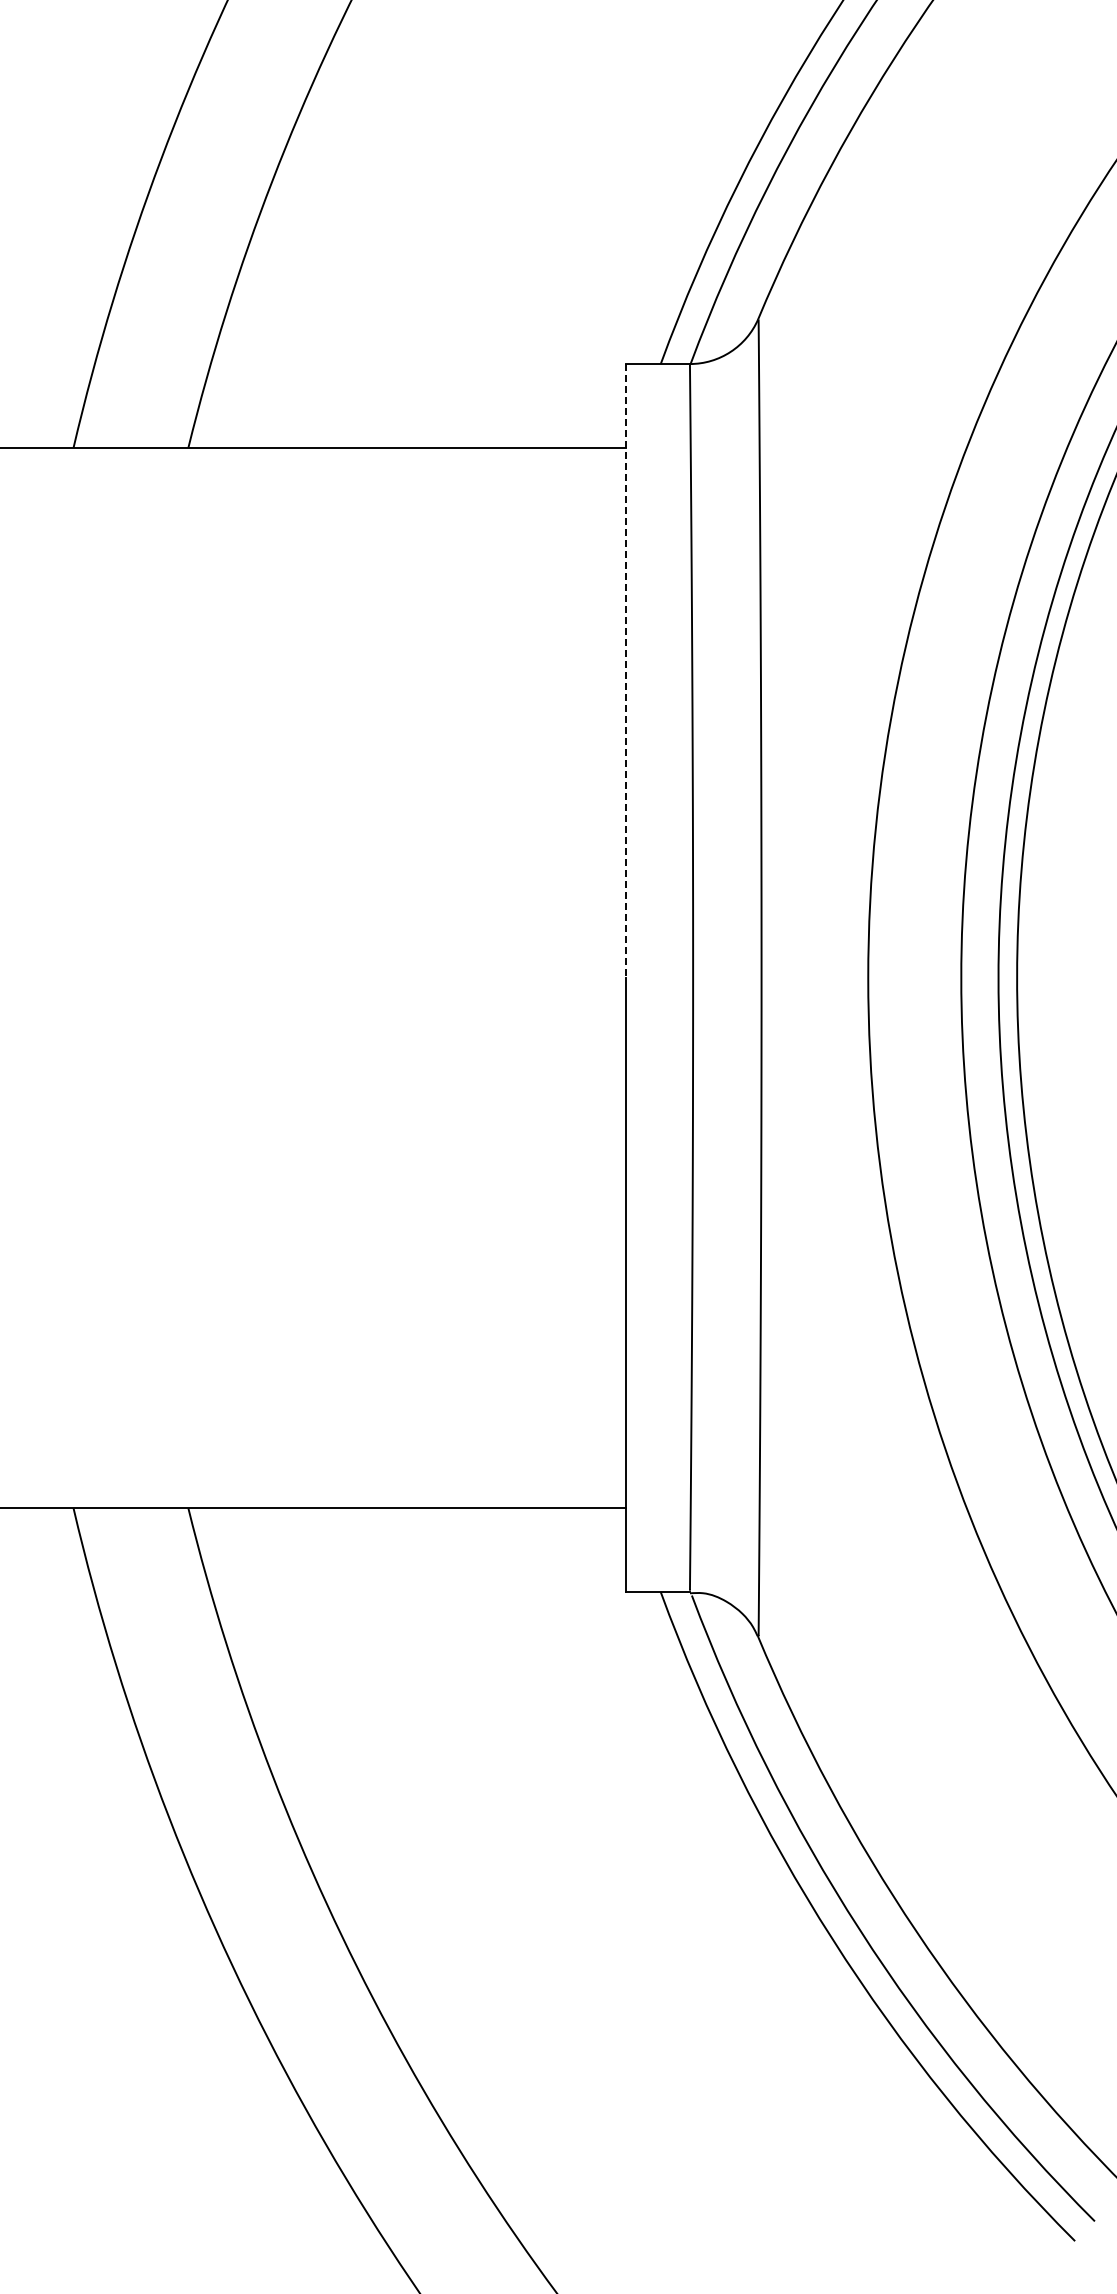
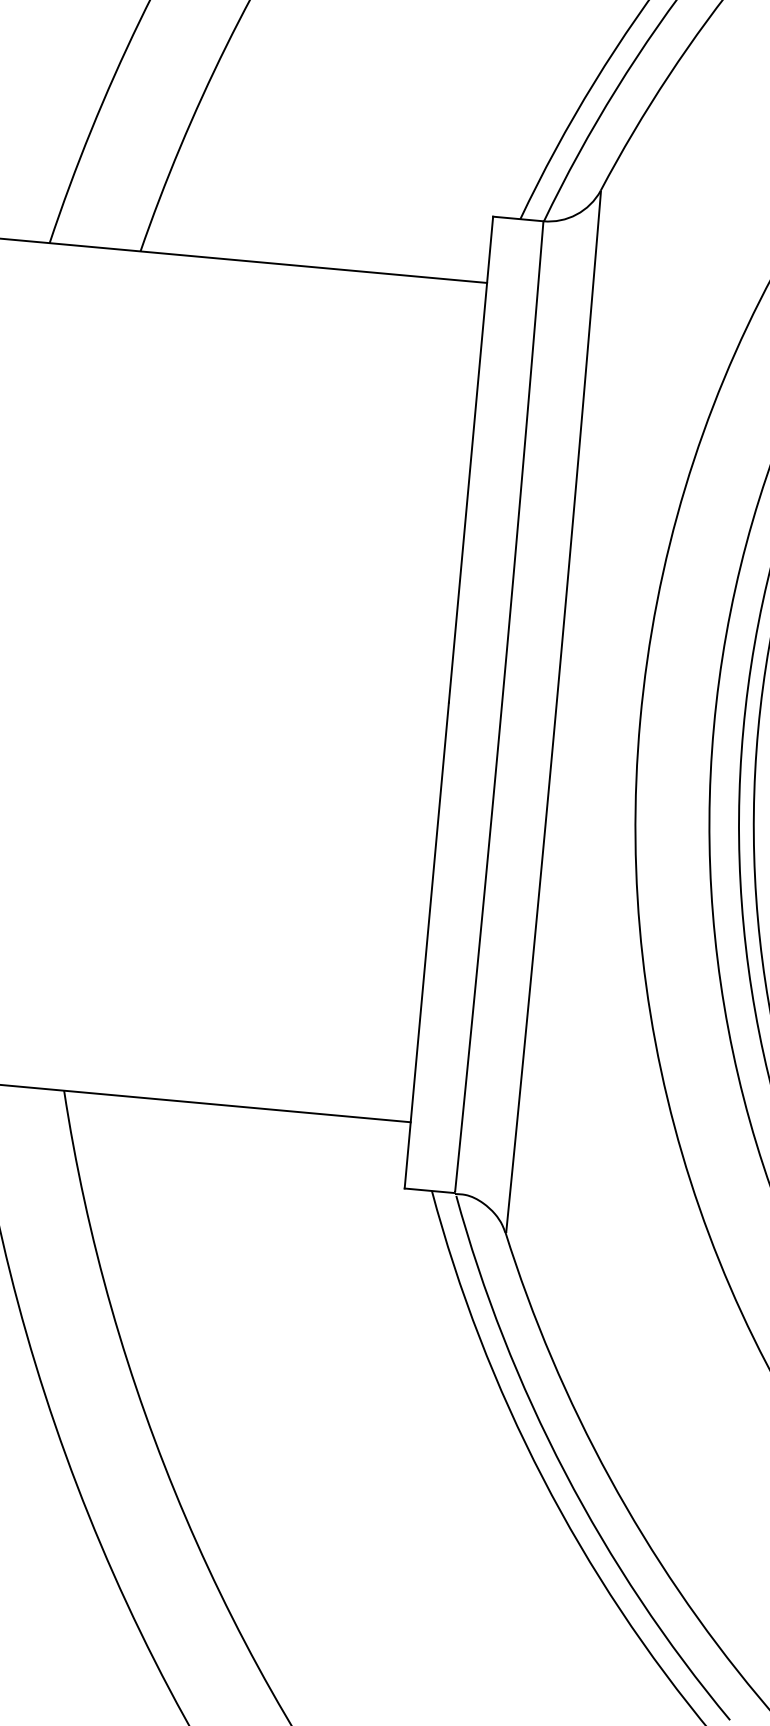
line: (626, 671) -> (471, 460), dashed -> solid

